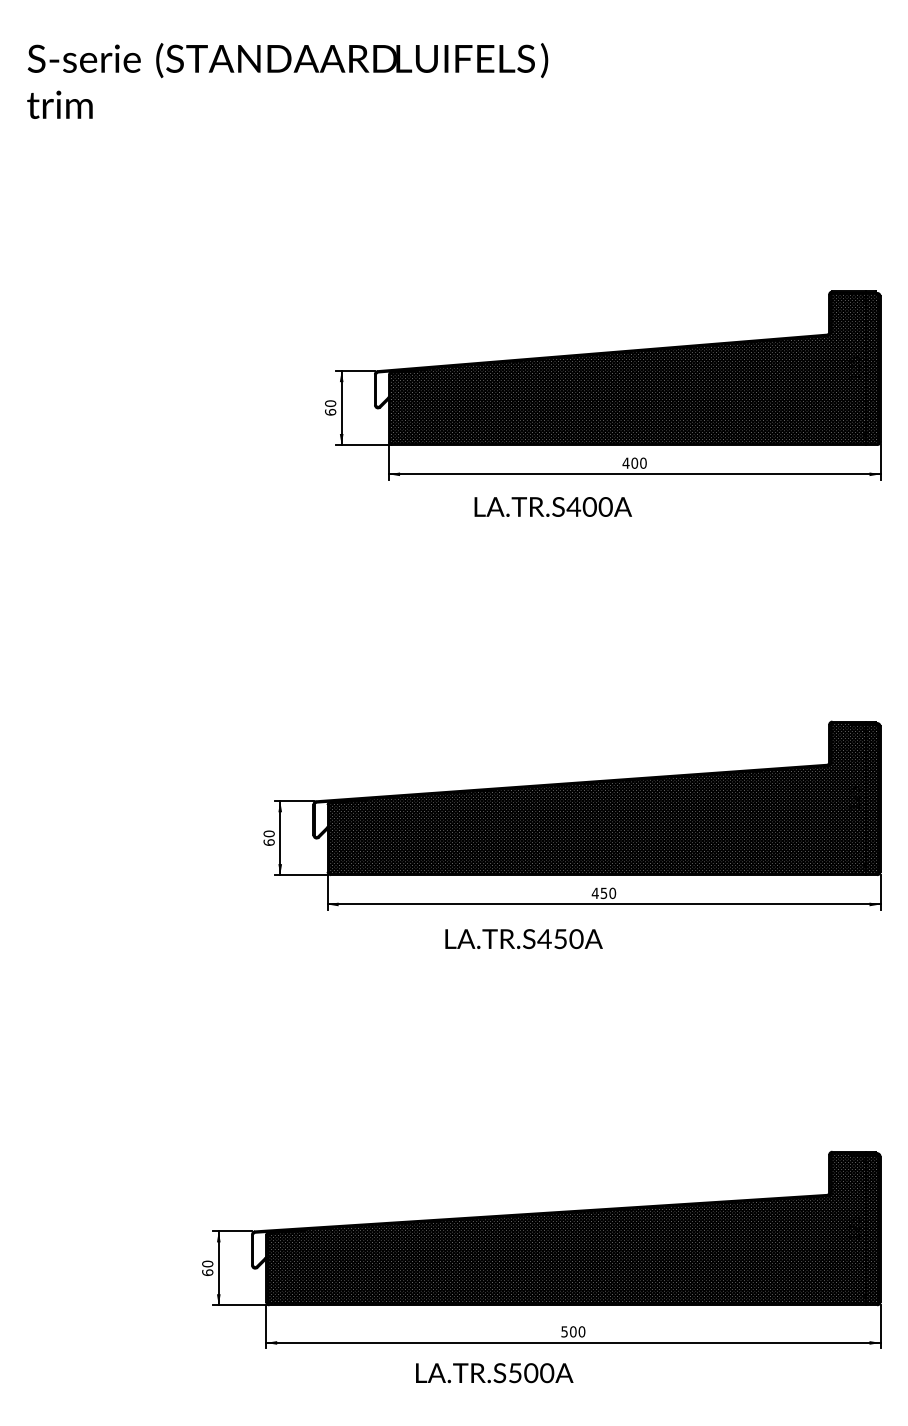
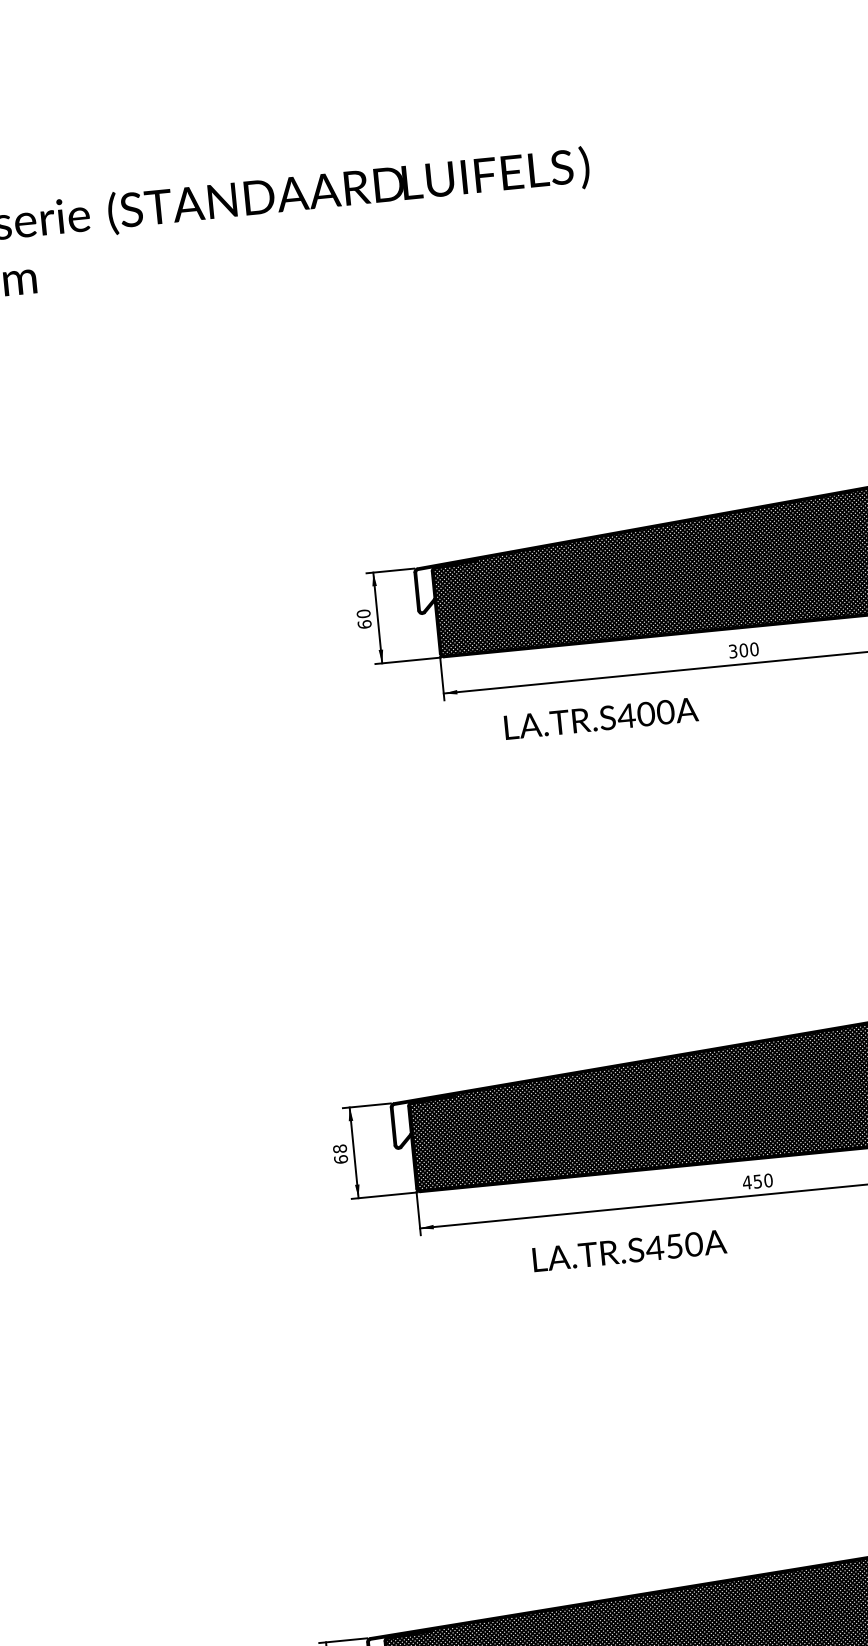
text: (625, 462) -> (732, 650), 400 -> 300
text: (552, 506) -> (600, 718), moved
text: (268, 833) -> (339, 1148), 60 -> 68
text: (523, 939) -> (629, 1251), moved

